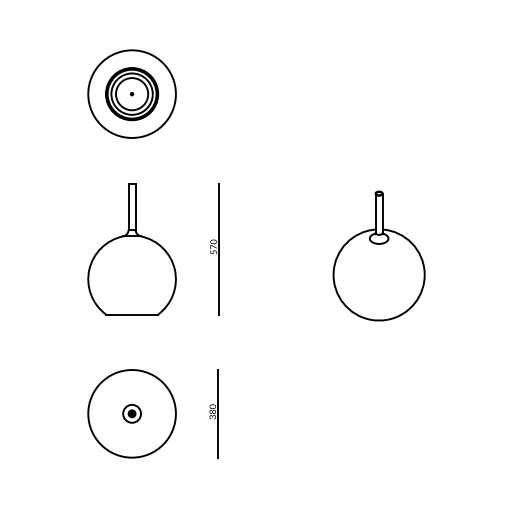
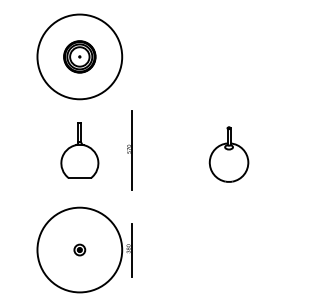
circle: (131, 93) -> (79, 56), size x1.6
part: (131, 249) -> (79, 150), size x0.7
part: (378, 255) -> (228, 154), size x0.7
circle: (131, 412) -> (79, 249), size x1.6

